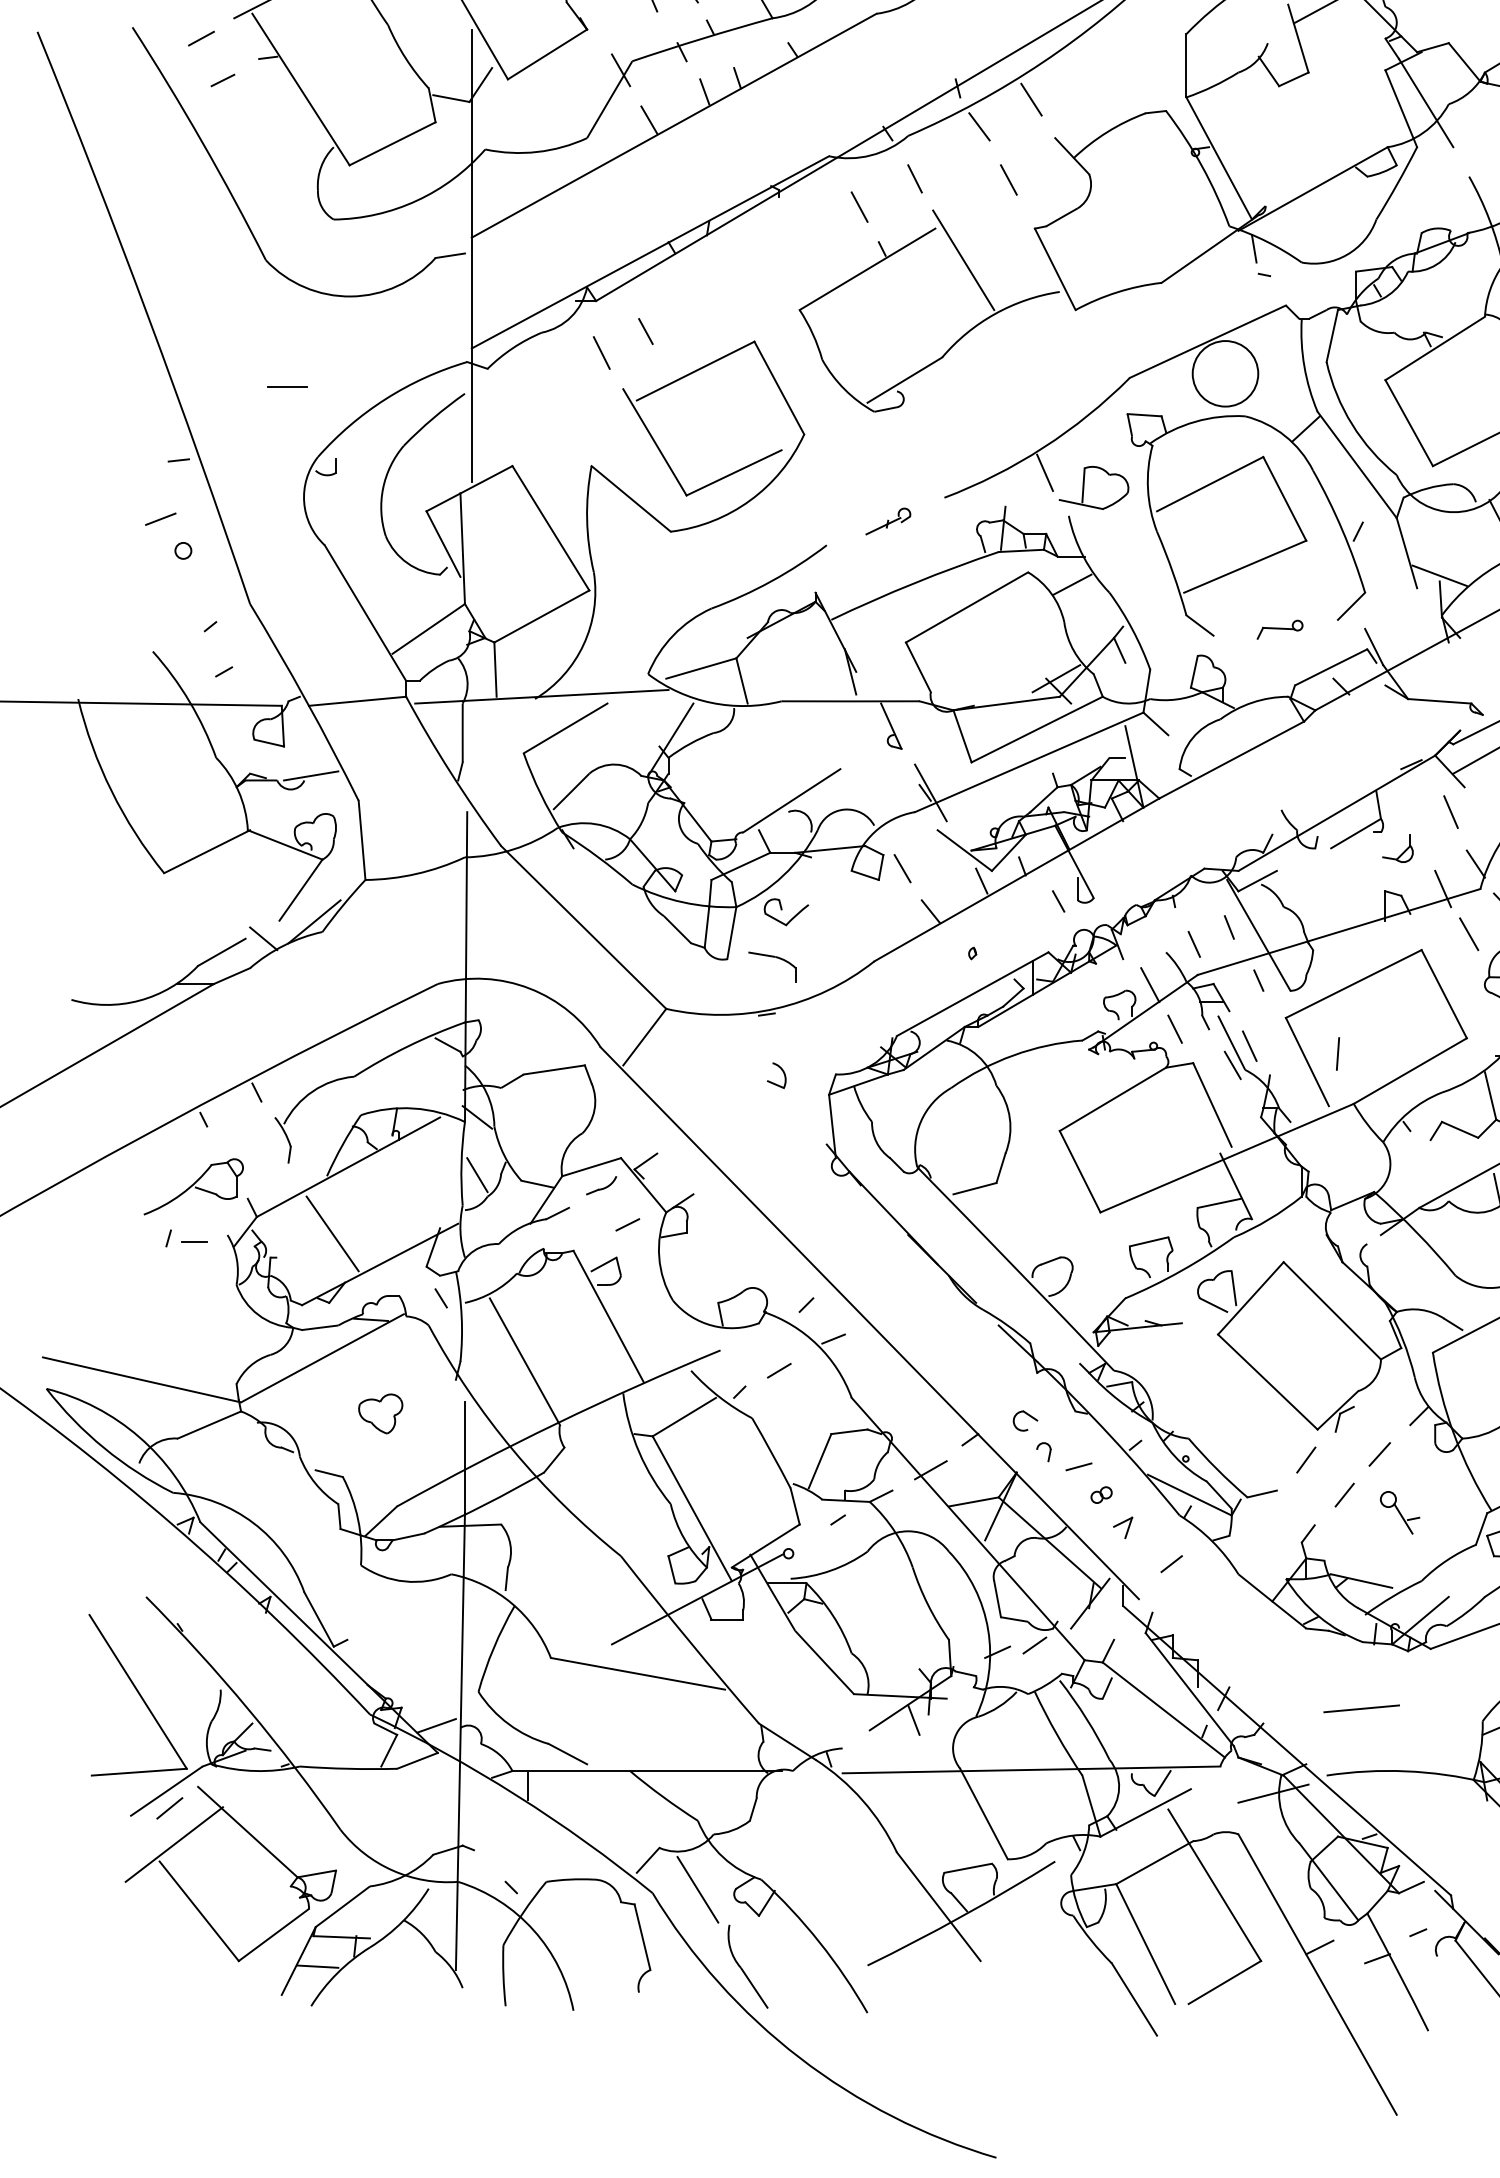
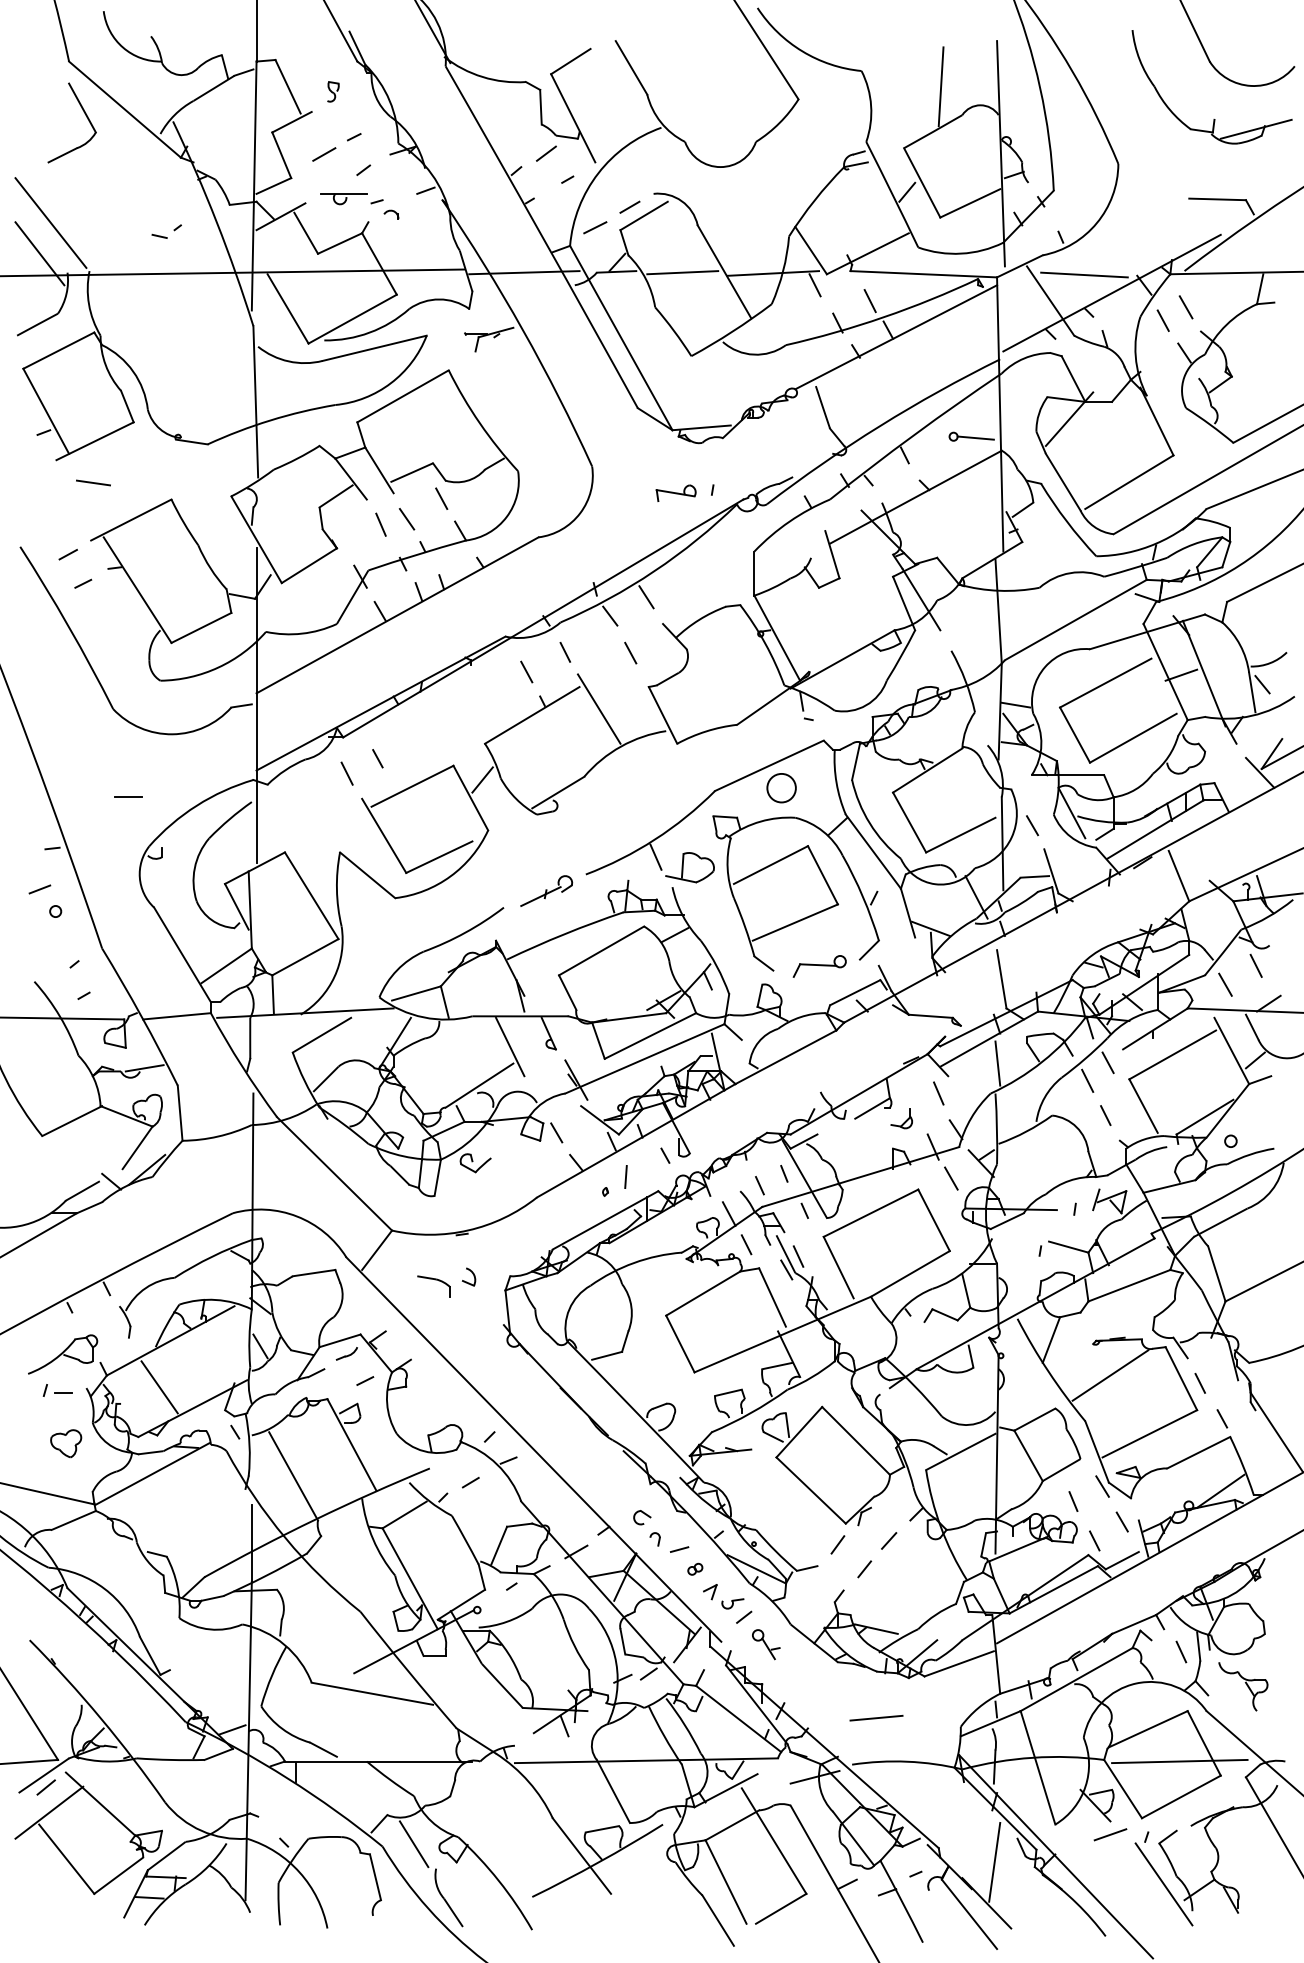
line: (796, 361) -> (482, 779), added
circle: (1225, 372) -> (781, 787), size x0.62
part: (887, 520) -> (546, 890), size x1.67
part: (1279, 629) -> (819, 966), size x1.67
line: (836, 744) -> (510, 1046), added
part: (774, 958) -> (435, 1280), moved
line: (1337, 1053) -> (625, 1176), moved
part: (381, 1413) -> (66, 1443), moved
part: (1400, 1512) -> (766, 1644), moved
part: (1154, 1544) -> (732, 1603), added

